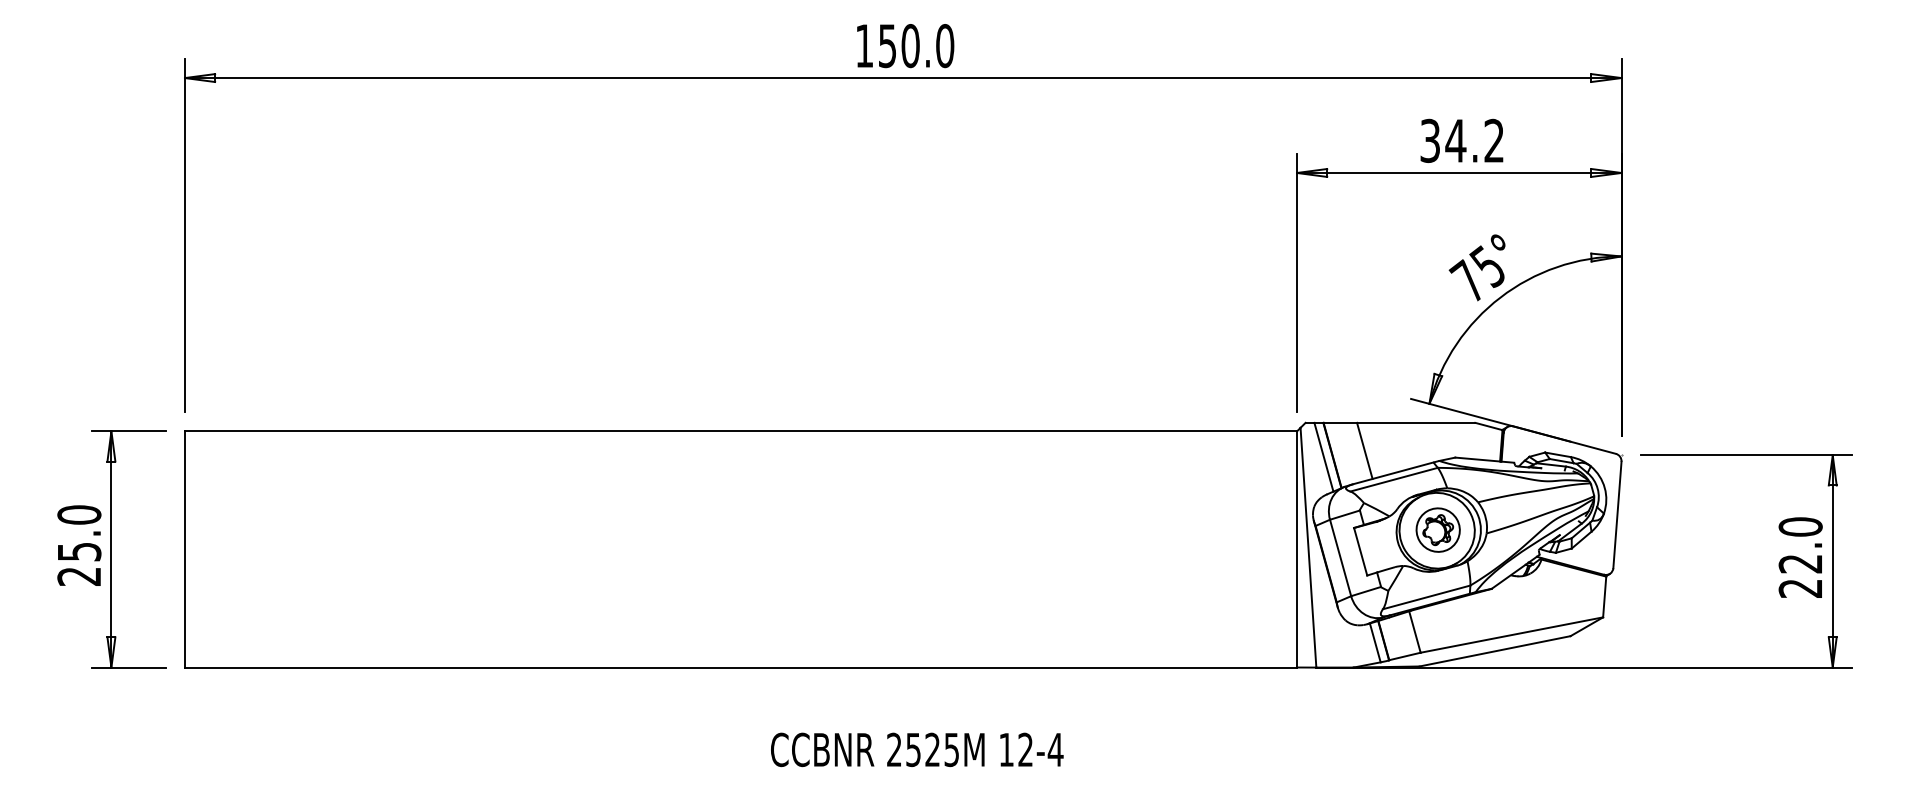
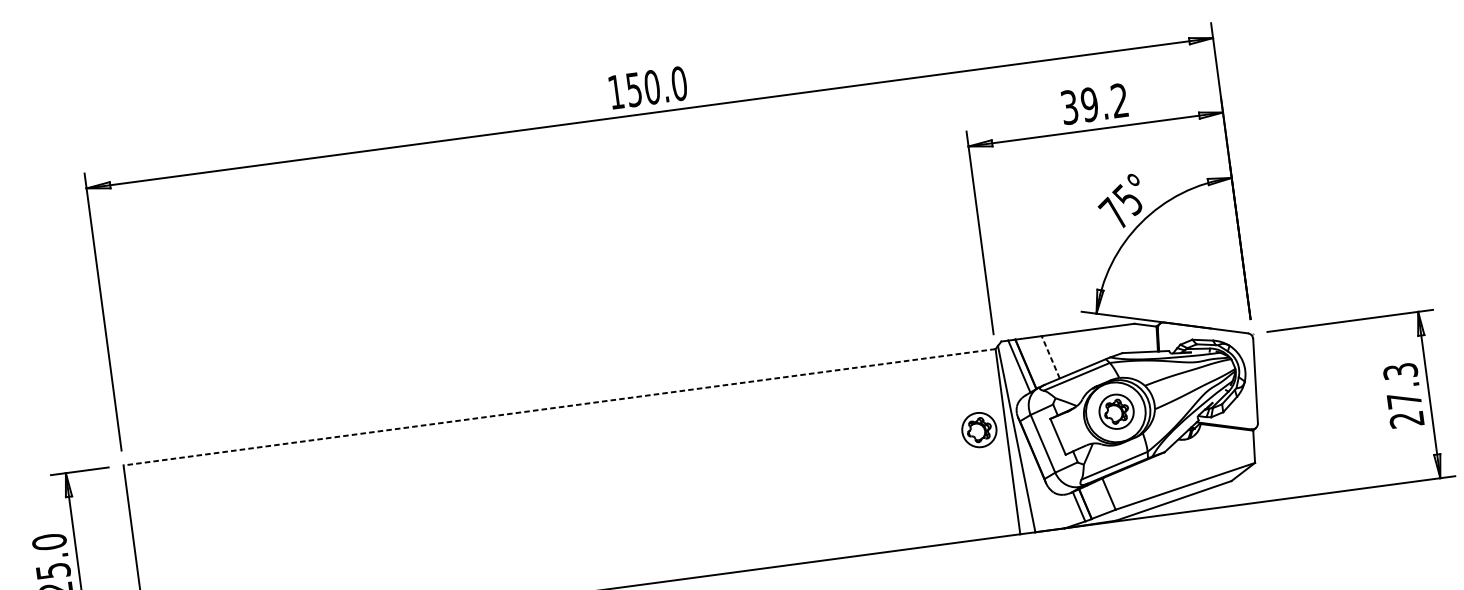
text: (1455, 140) -> (1089, 104), 34.2 -> 39.2
line: (740, 431) -> (559, 407), solid -> dashed
line: (1364, 450) -> (1050, 357), solid -> dashed
part: (1262, 529) -> (978, 429), added
text: (1800, 545) -> (1402, 385), 22.0 -> 27.3

